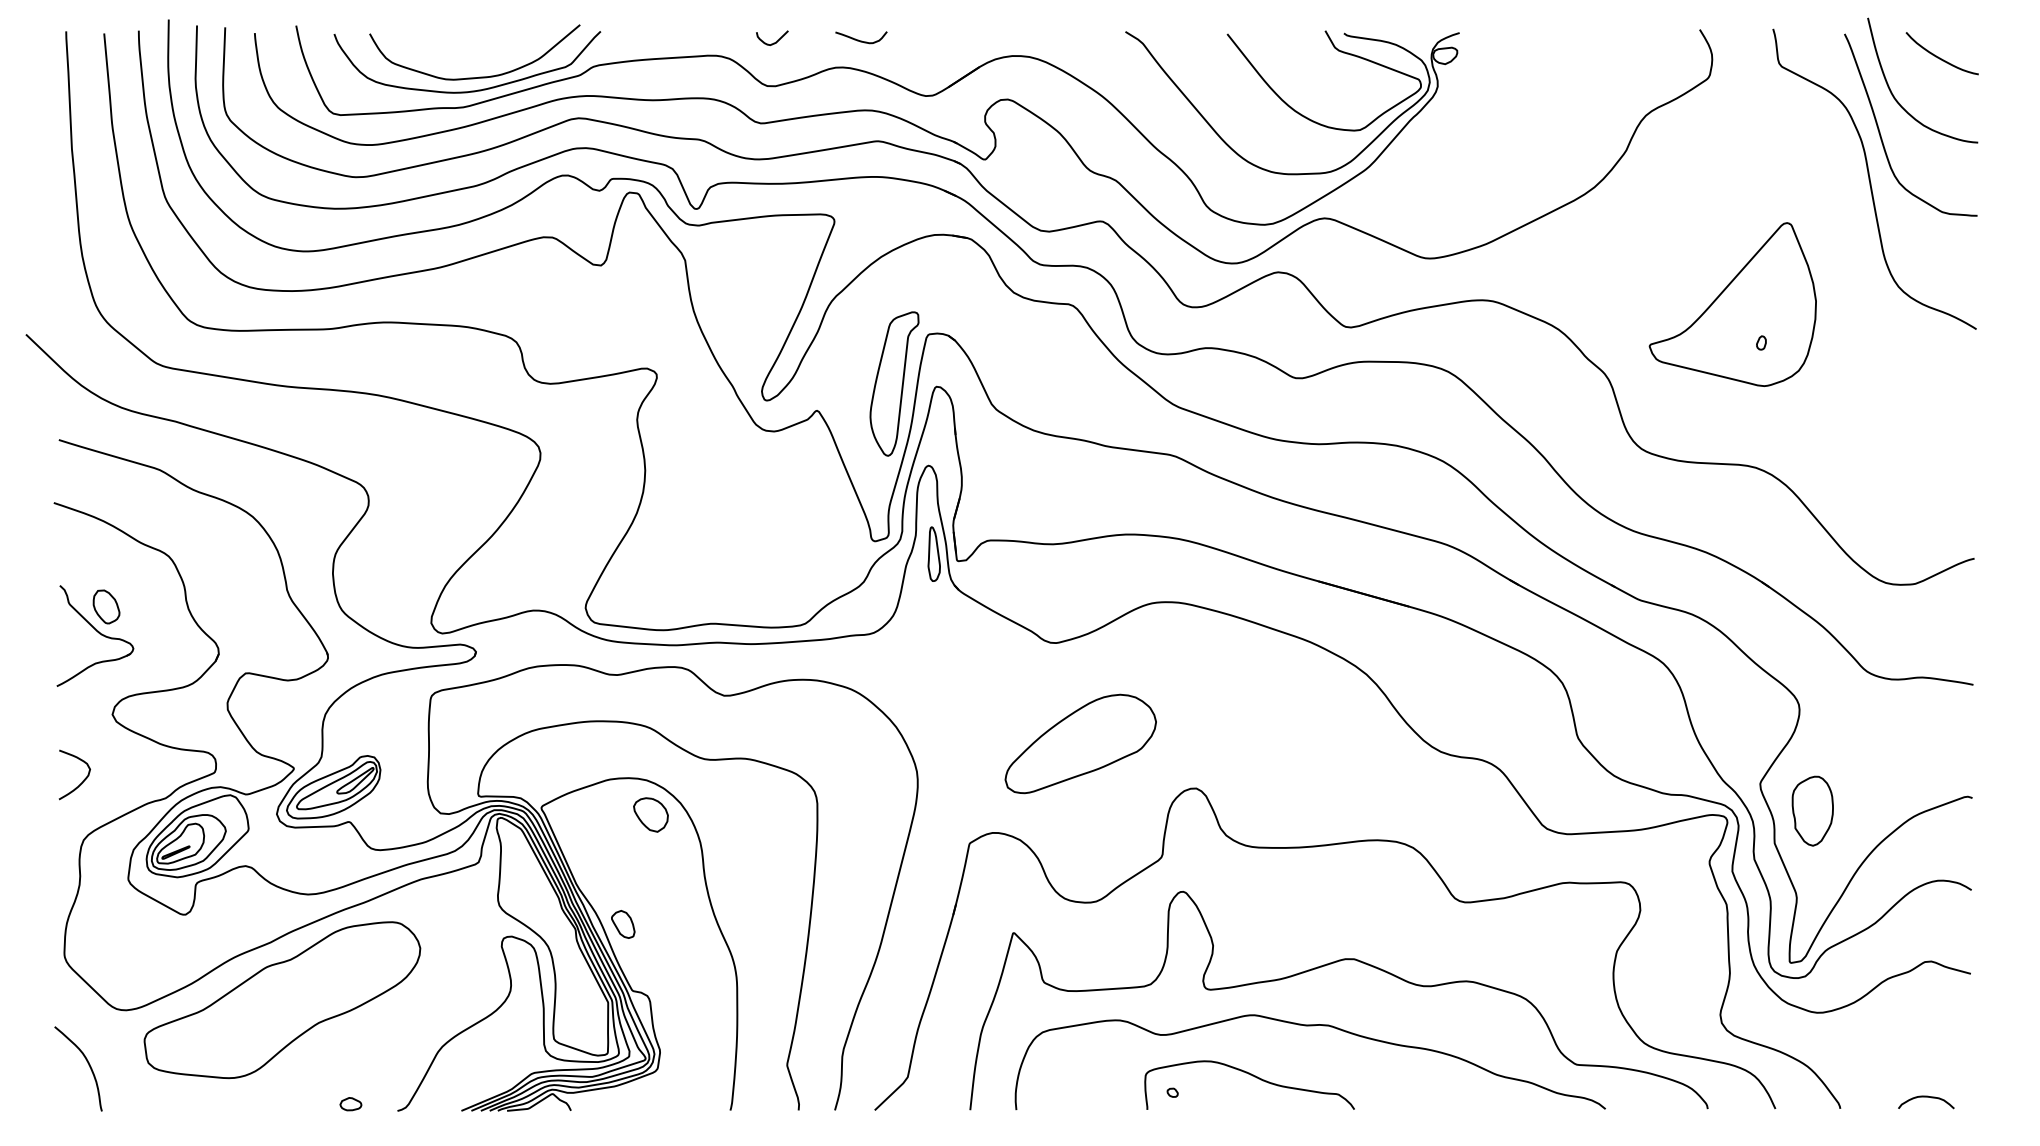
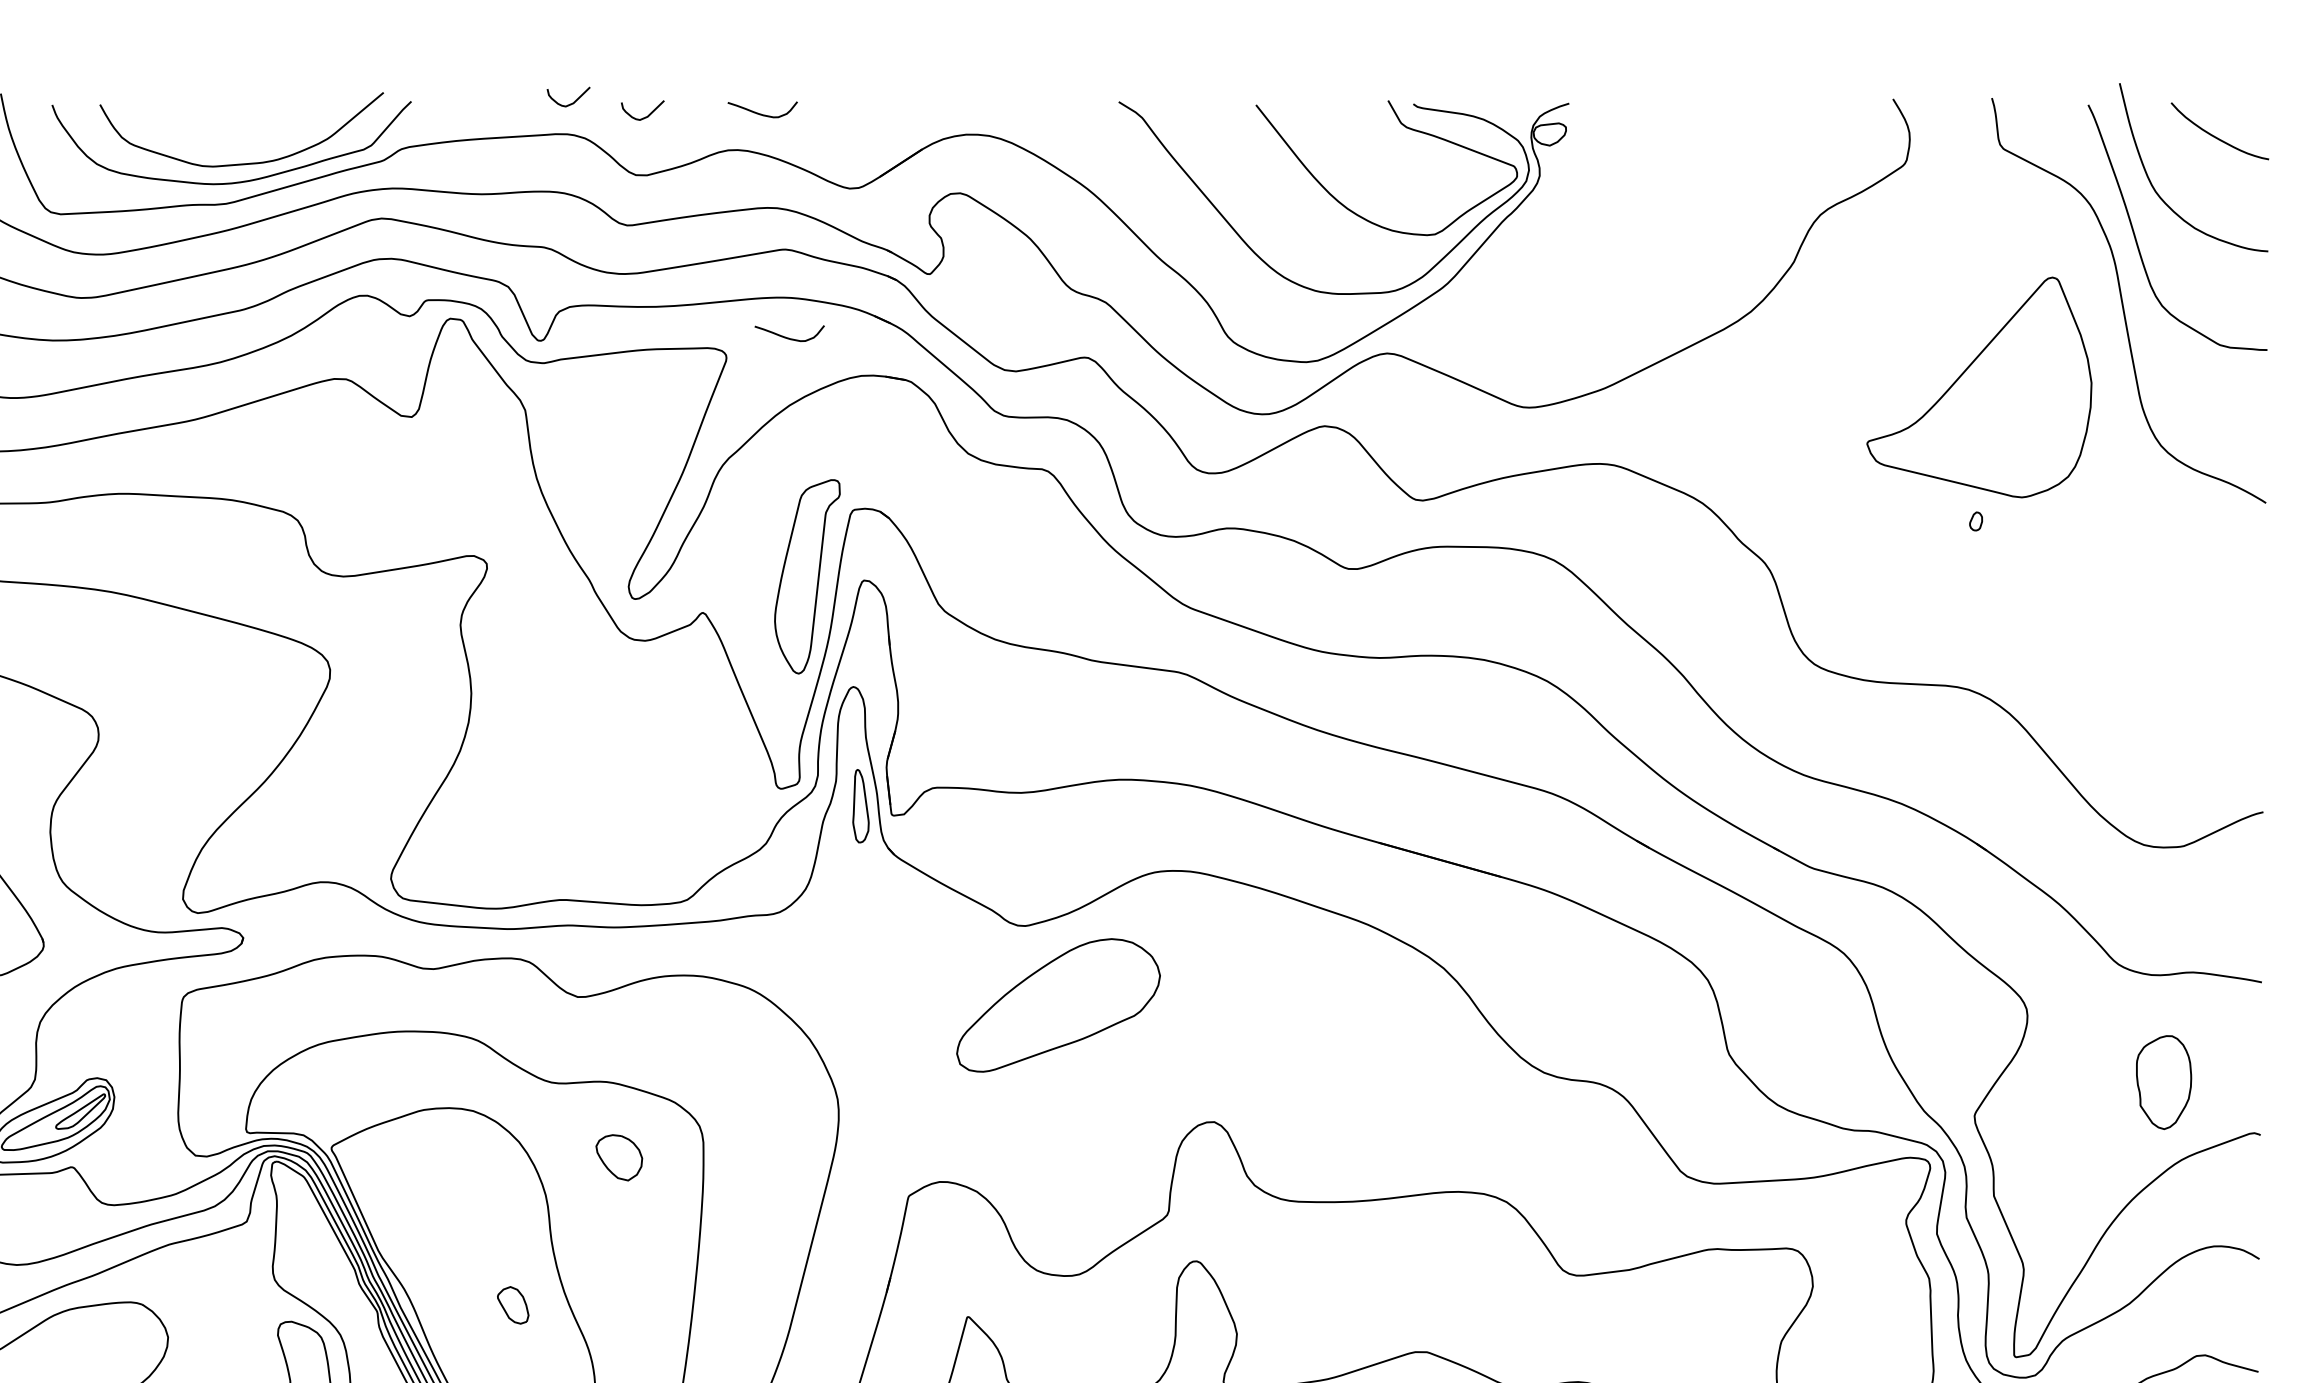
curve: (721, 30) -> (574, 100), added
curve: (881, 206) -> (789, 337), added
part: (1732, 304) -> (1978, 387), moved
part: (1080, 743) -> (1058, 1004), moved
part: (1812, 810) -> (2163, 1081), moved
part: (650, 814) -> (618, 1157), moved
part: (623, 924) -> (513, 1305), moved

